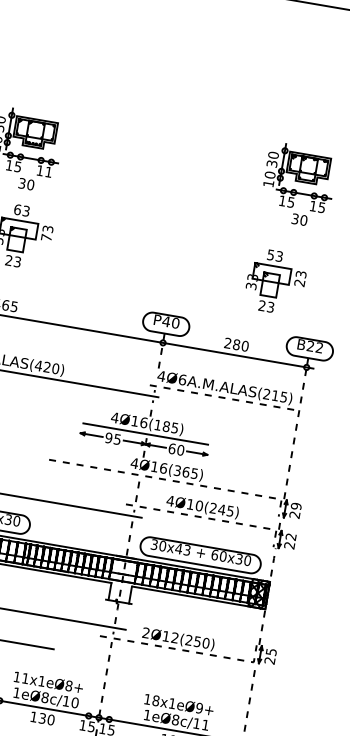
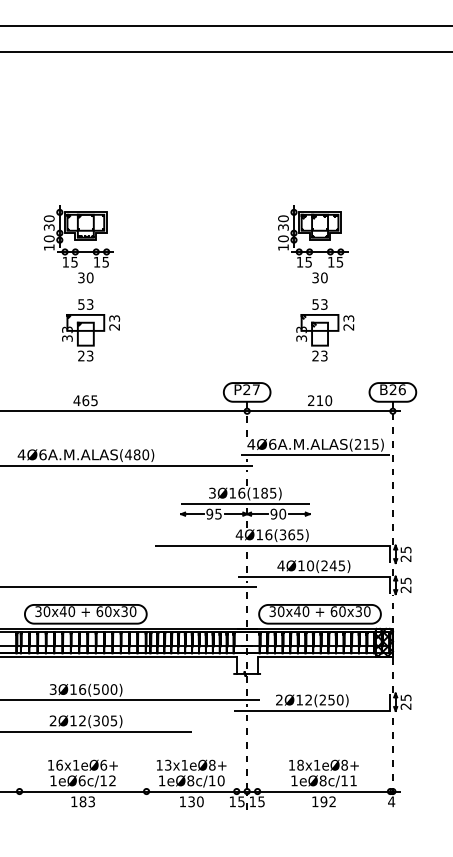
text: (48, 172) -> (105, 262), 11 -> 15
part: (298, 185) -> (313, 244), moved
text: (17, 209) -> (81, 304), 63 -> 53
text: (46, 237) -> (114, 327), 73 -> 23
part: (276, 282) -> (325, 330), moved
text: (170, 322) -> (251, 389), P40 -> P27
text: (236, 344) -> (319, 400), 280 -> 210
text: (318, 347) -> (401, 389), B22 -> B26
text: (46, 366) -> (136, 454), (420) -> (480)
line: (222, 398) -> (315, 455), dashed -> solid
text: (115, 417) -> (212, 492), 4Ø16 -> 3Ø16
text: (171, 448) -> (273, 513), 60 -> 90
line: (175, 481) -> (282, 545), dashed -> solid
text: (295, 505) -> (405, 549), 29 -> 25
line: (210, 518) -> (323, 576), dashed -> solid
text: (290, 536) -> (405, 580), 22 -> 25
text: (186, 550) -> (305, 611), 30x43 -> 30x40
line: (185, 650) -> (321, 710), dashed -> solid
text: (25, 677) -> (168, 764), 11x1eØ8+ -> 13x1eØ8+
text: (199, 708) -> (344, 765), 18x1eØ9+ -> 18x1eØ8+

